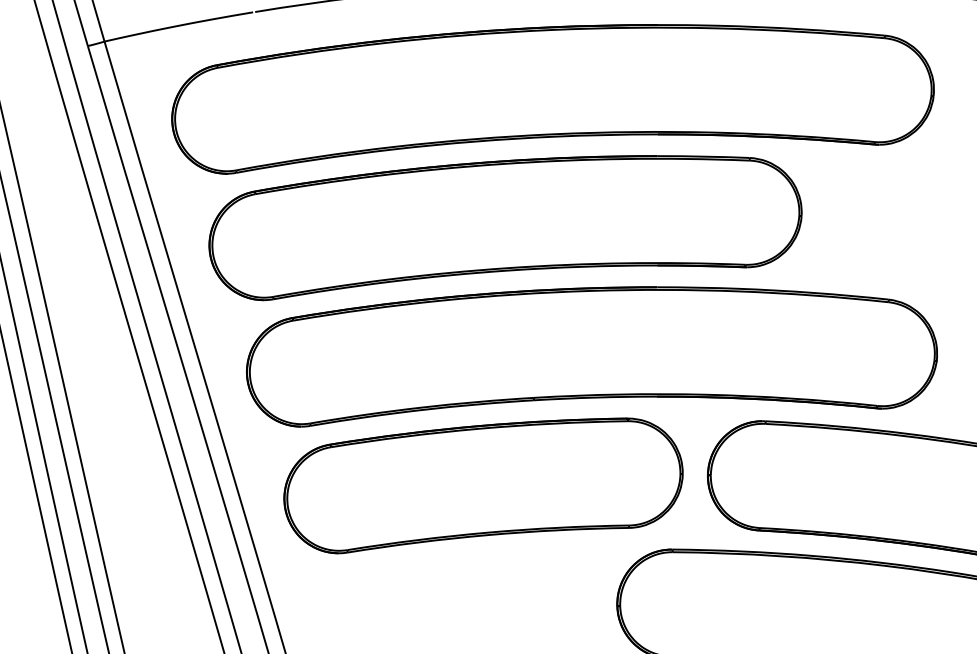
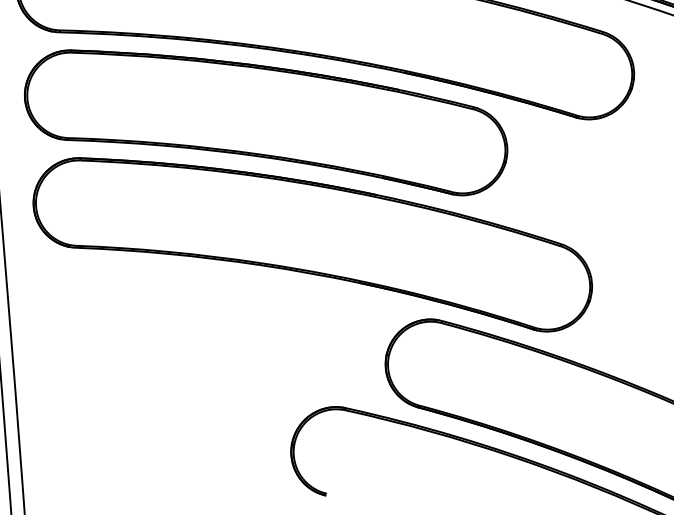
part: (483, 485) -> (205, 324), removed

